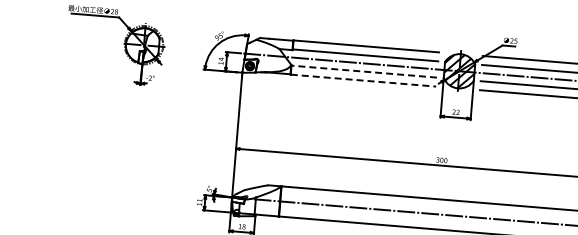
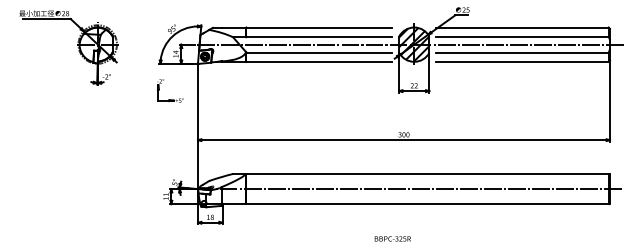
line: (364, 71) -> (319, 52), dashed -> solid
line: (363, 80) -> (319, 61), dashed -> solid
part: (212, 105) -> (170, 99), added

